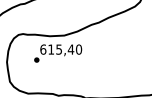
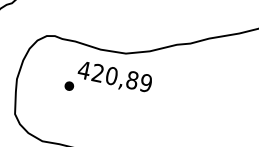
text: (60, 49) -> (114, 76), 615,40 -> 420,89

